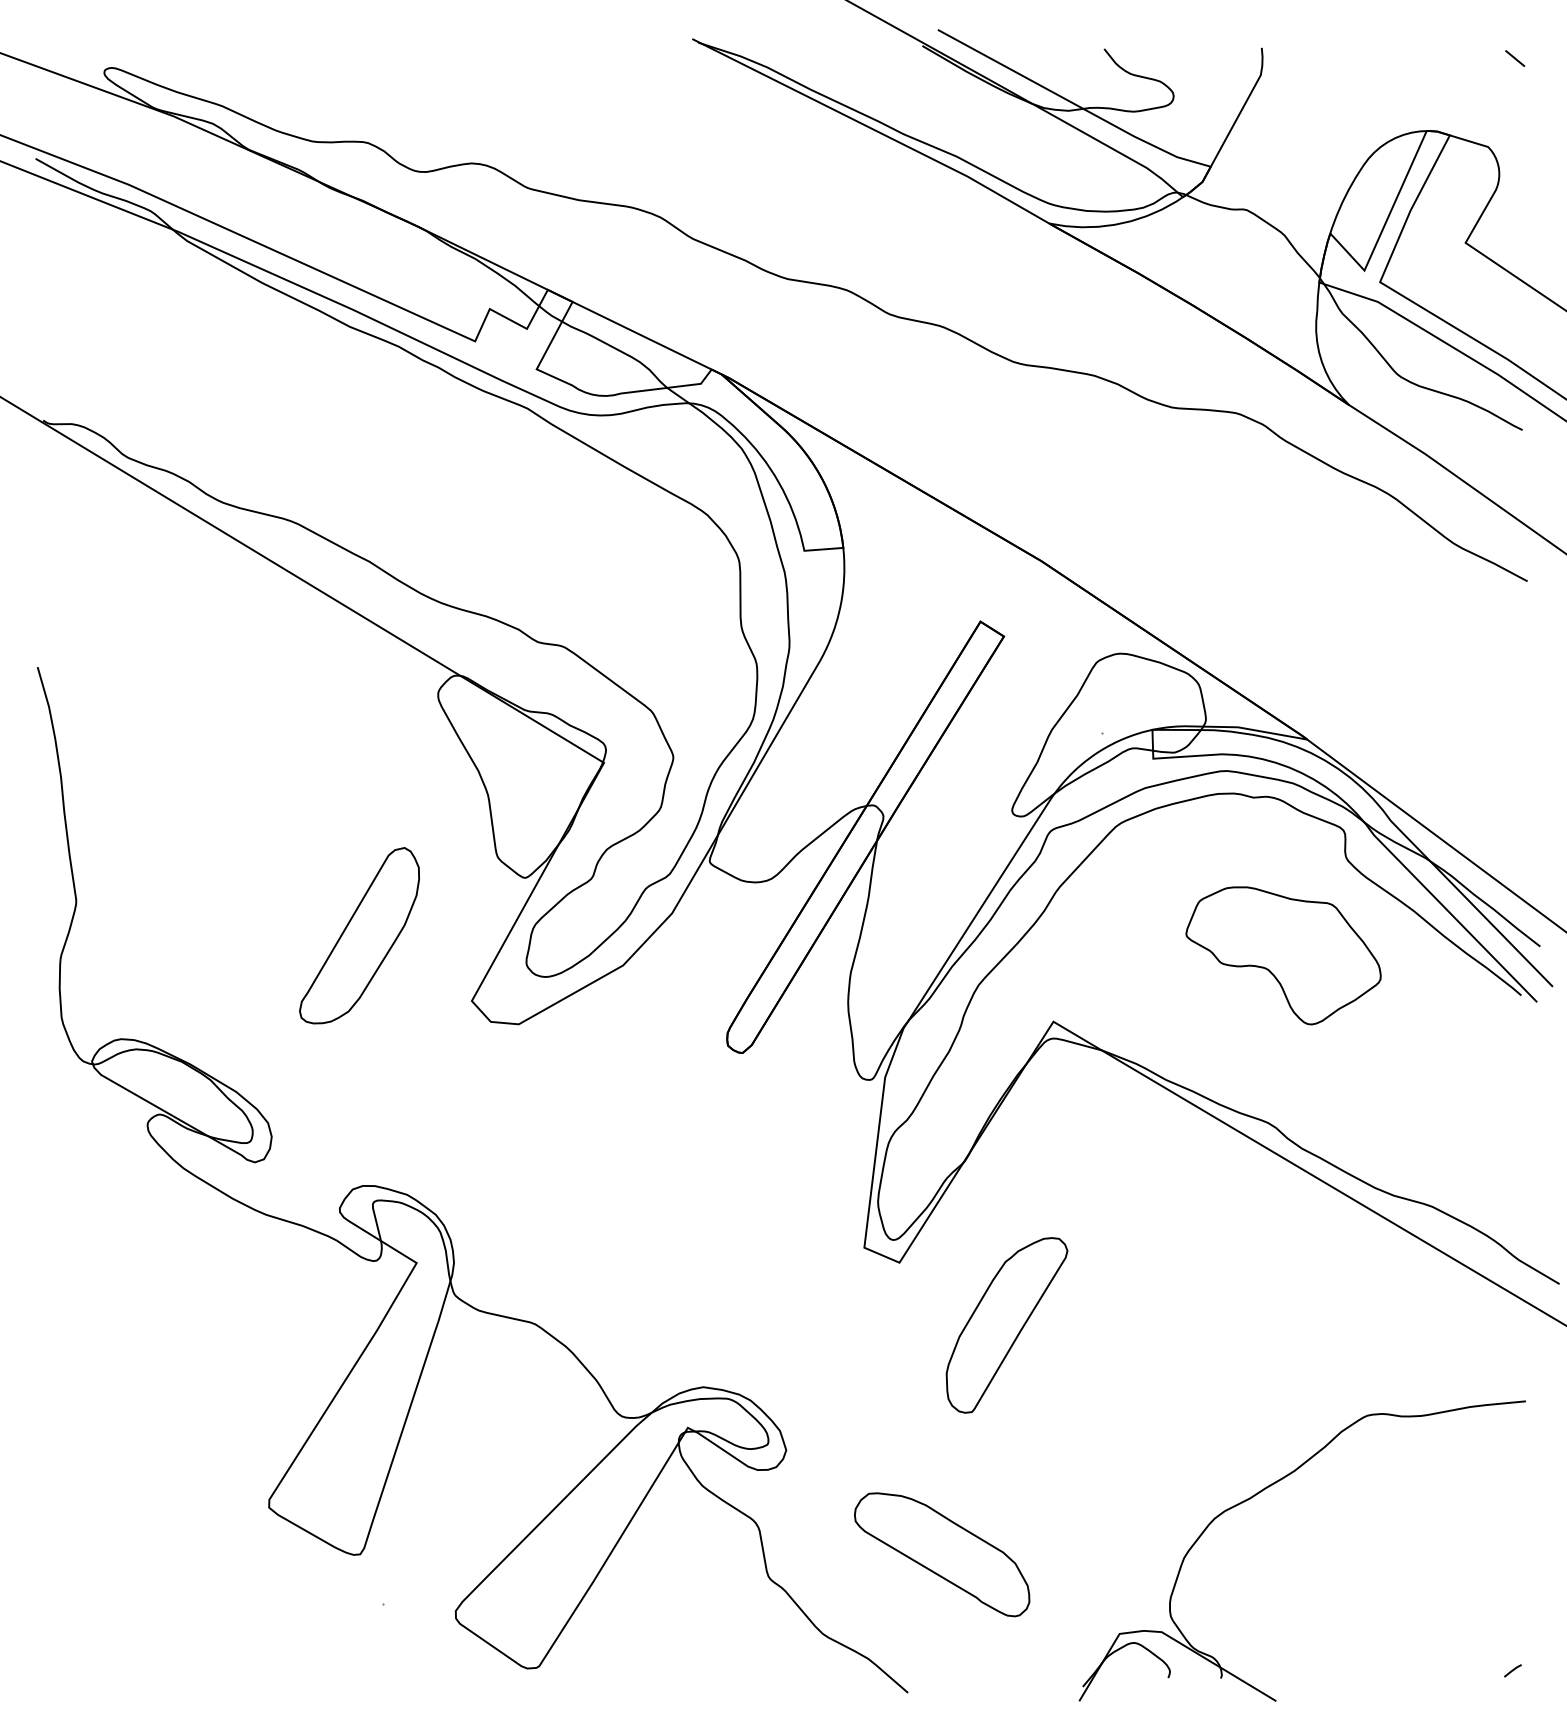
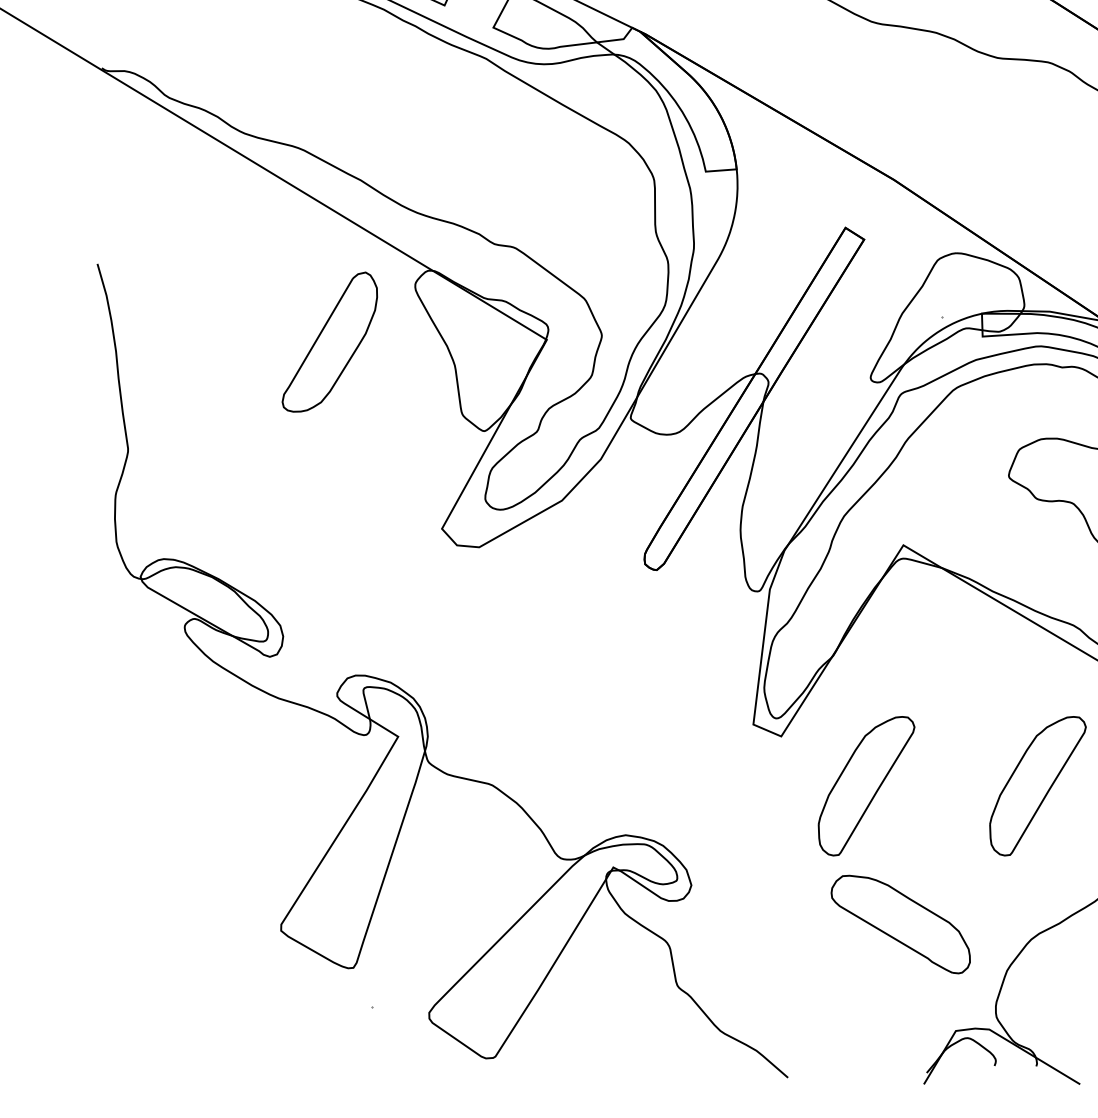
part: (359, 935) -> (329, 341), moved
part: (1222, 1325) -> (1037, 786), added
part: (942, 1554) -> (901, 924), moved

